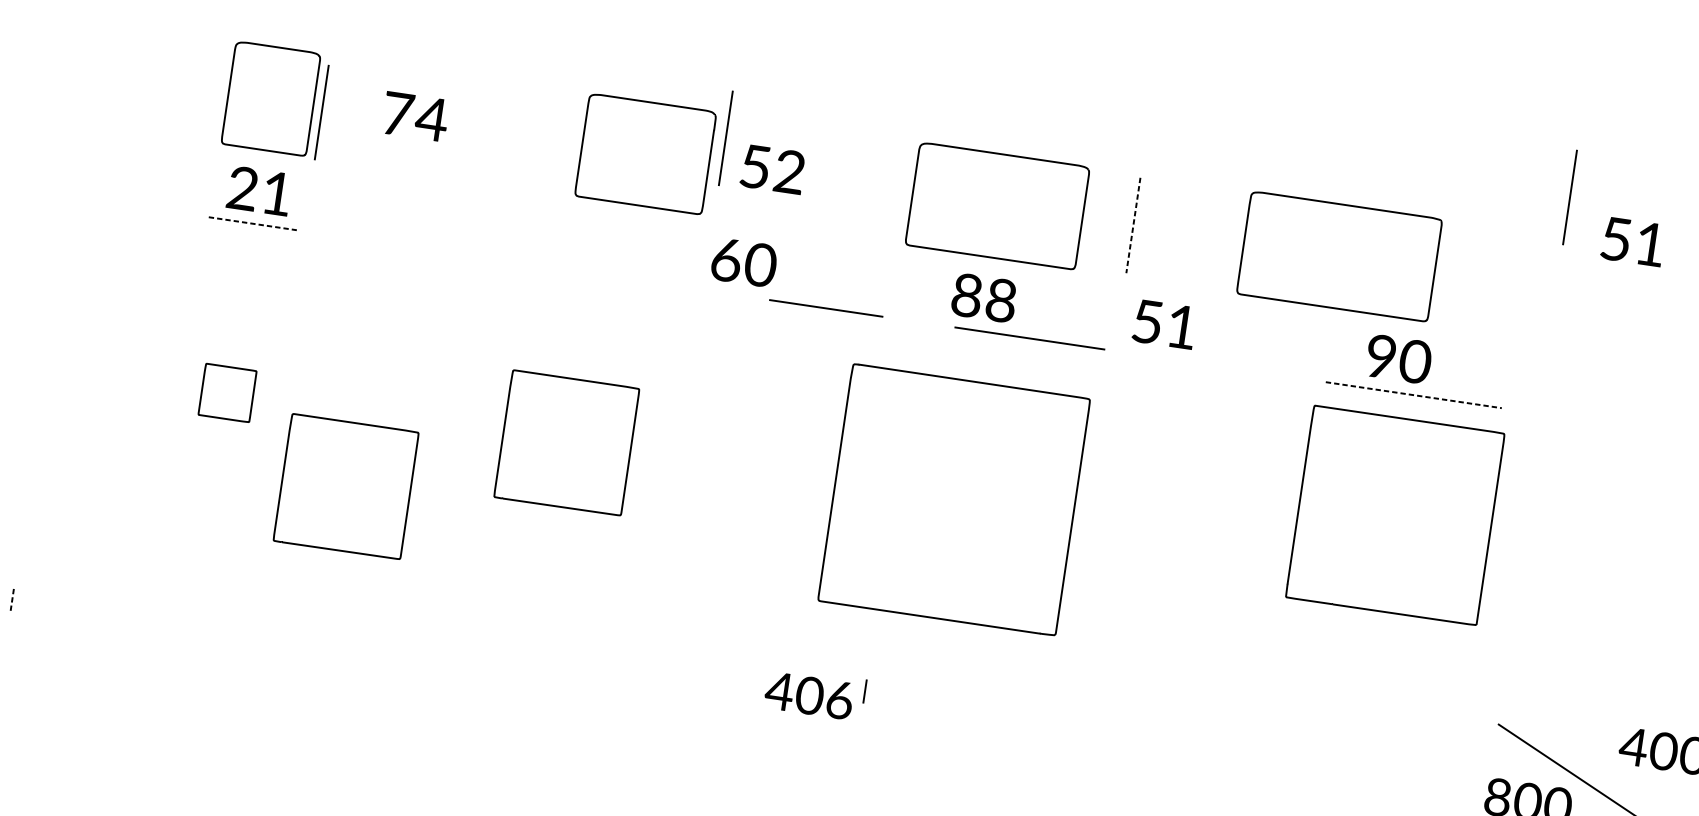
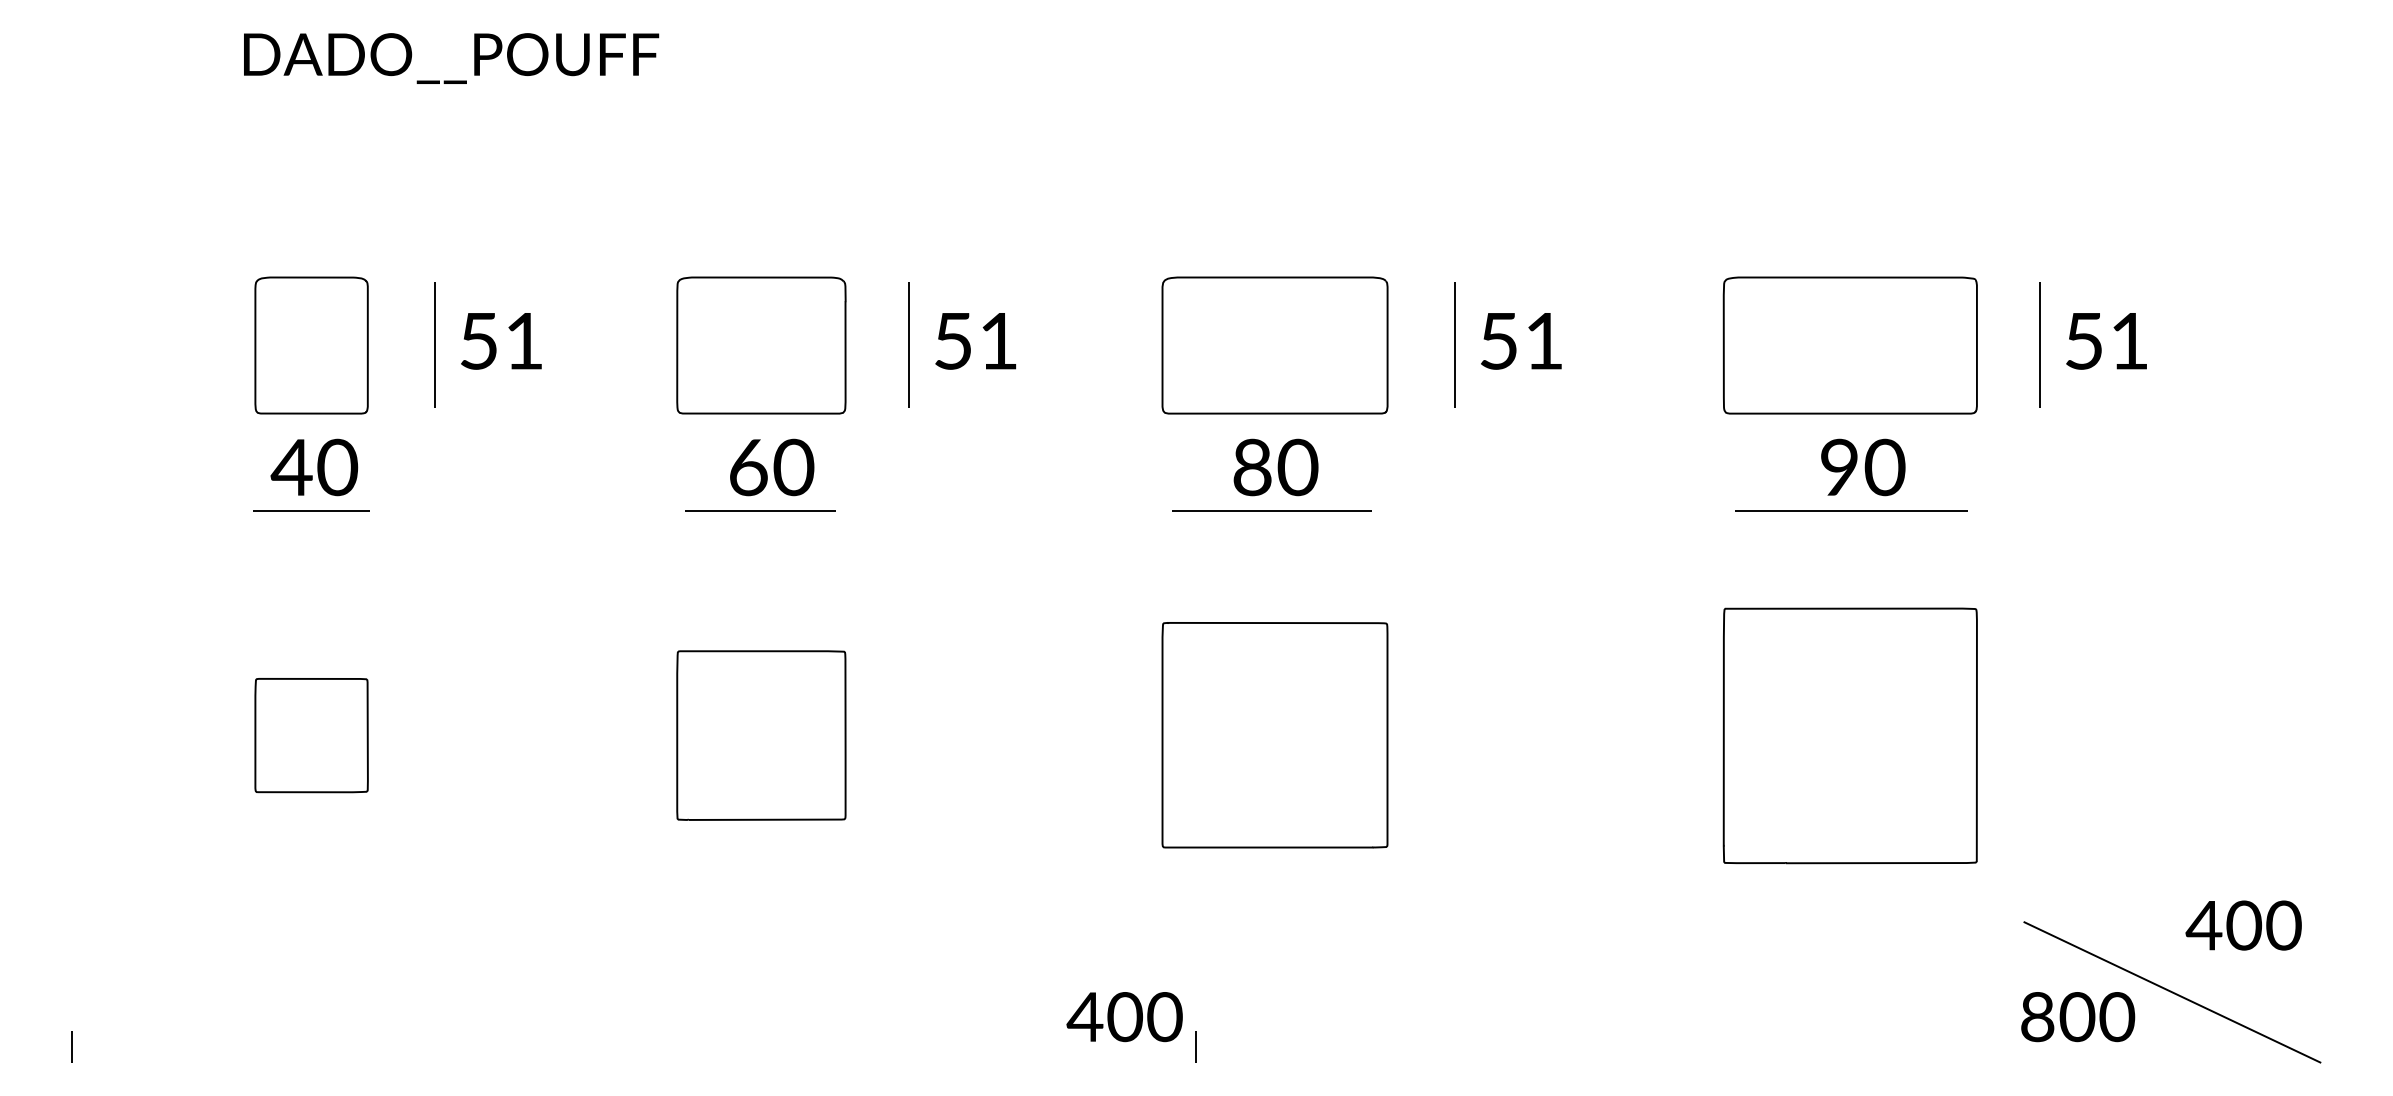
line: (321, 112) -> (434, 344), moved
text: (415, 116) -> (502, 341), 74 -> 51
line: (725, 138) -> (908, 344), moved
part: (645, 154) -> (761, 345), moved
text: (789, 171) -> (998, 340), 52 -> 51
text: (259, 191) -> (314, 467), 21 -> 40
line: (1569, 197) -> (2039, 344), moved
line: (253, 224) -> (312, 511), dashed -> solid
line: (1132, 226) -> (1454, 345), dashed -> solid
text: (1633, 242) -> (2106, 341), moved
part: (1338, 256) -> (1849, 345), moved
text: (744, 262) -> (772, 467), moved
text: (1000, 300) -> (1297, 467), 88 -> 80
line: (826, 307) -> (760, 510), moved
text: (1164, 324) -> (1521, 341), moved
line: (1029, 337) -> (1271, 510), moved
text: (1399, 359) -> (1863, 467), moved
part: (227, 392) -> (311, 735), size x1.67
line: (1413, 395) -> (1851, 511), dashed -> solid
part: (346, 486) -> (483, 834), removed
part: (953, 500) -> (1274, 735), size x0.71
part: (1394, 515) -> (1849, 735), moved
line: (11, 600) -> (71, 1046), dashed -> solid
line: (864, 691) -> (1195, 1046), moved
text: (839, 699) -> (1164, 1016), 406 -> 400

